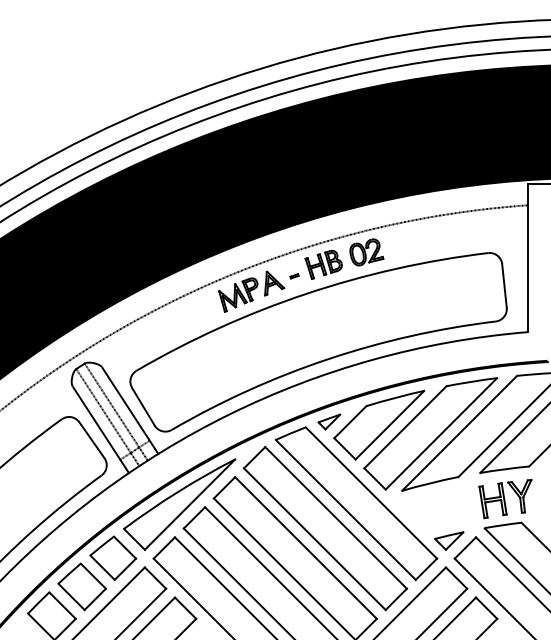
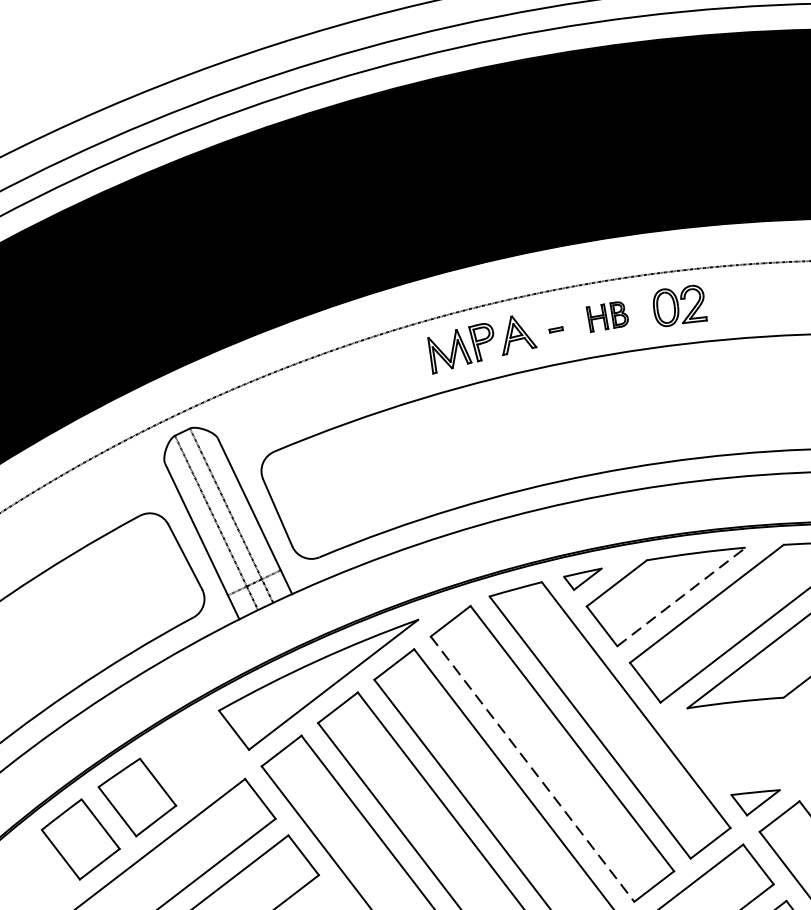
part: (323, 264) -> (606, 316), size x0.7
line: (390, 424) -> (682, 595), solid -> dashed
line: (315, 539) -> (533, 769), solid -> dashed
part: (113, 558) -> (195, 757), removed

